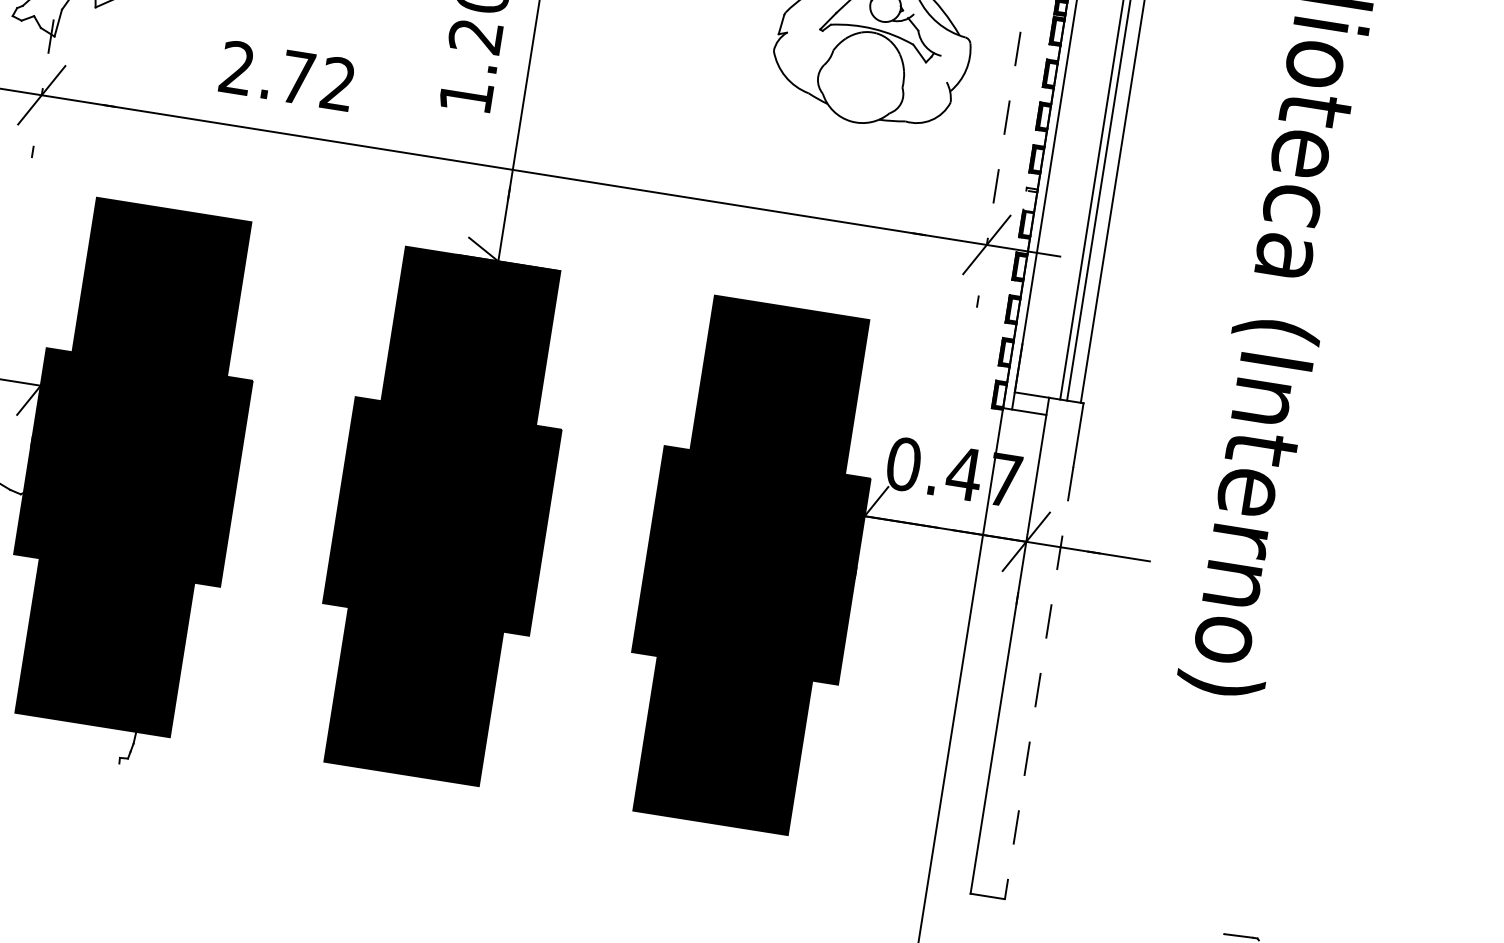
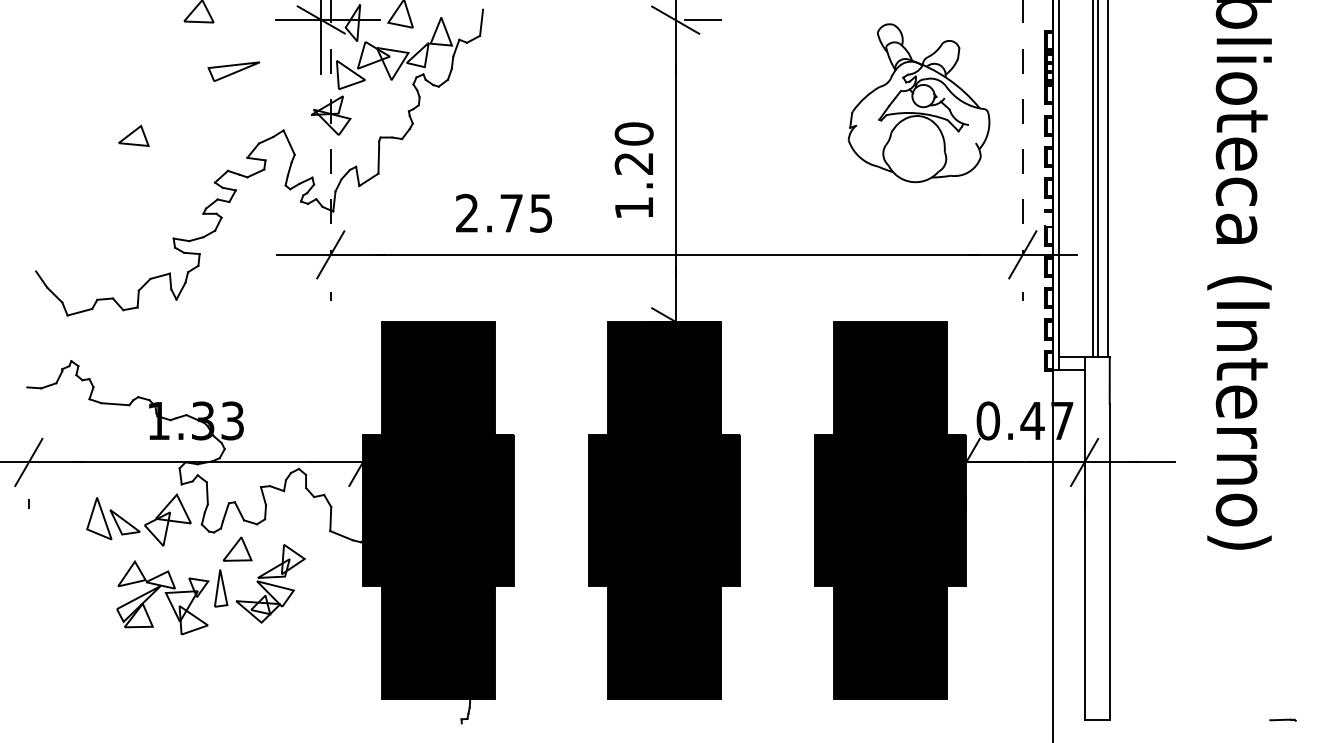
text: (338, 83) -> (541, 212), 2.72 -> 2.75
line: (1038, 683) -> (1109, 562), dashed -> solid

